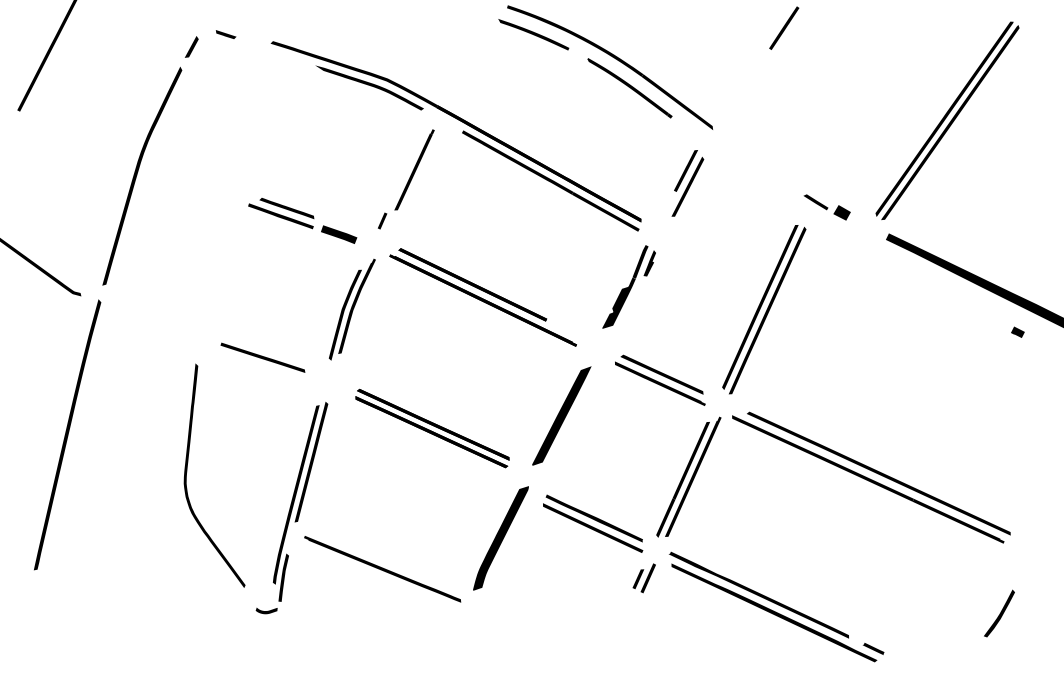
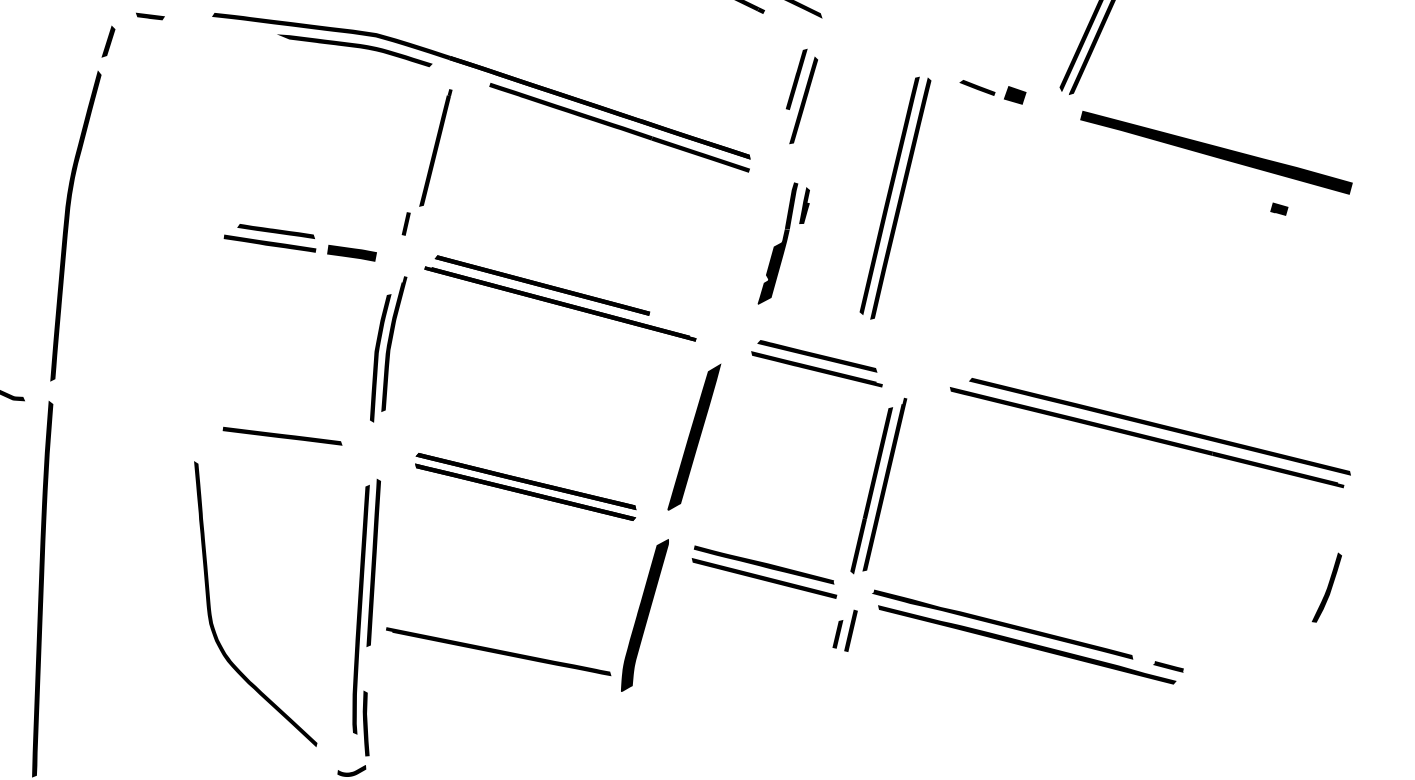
part: (628, 286) -> (781, 241), moved
part: (764, 309) -> (896, 197), moved
part: (871, 477) -> (1151, 434), moved
line: (382, 569) -> (498, 652), moved

